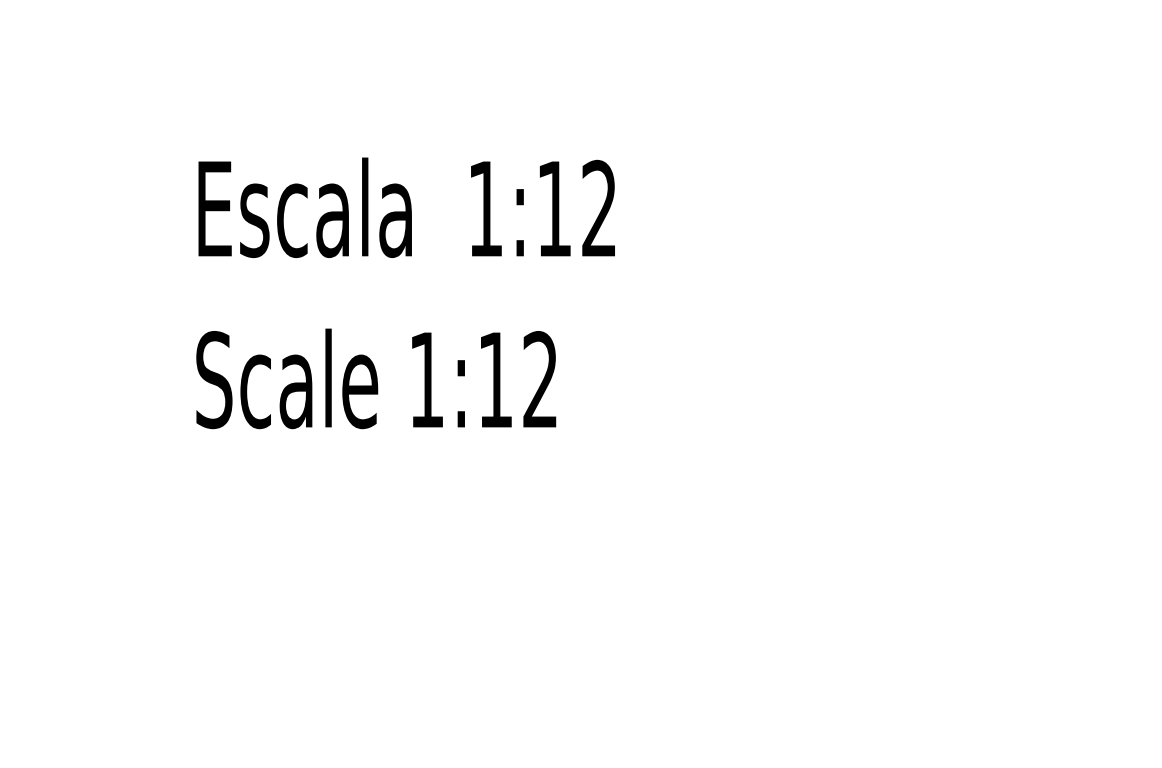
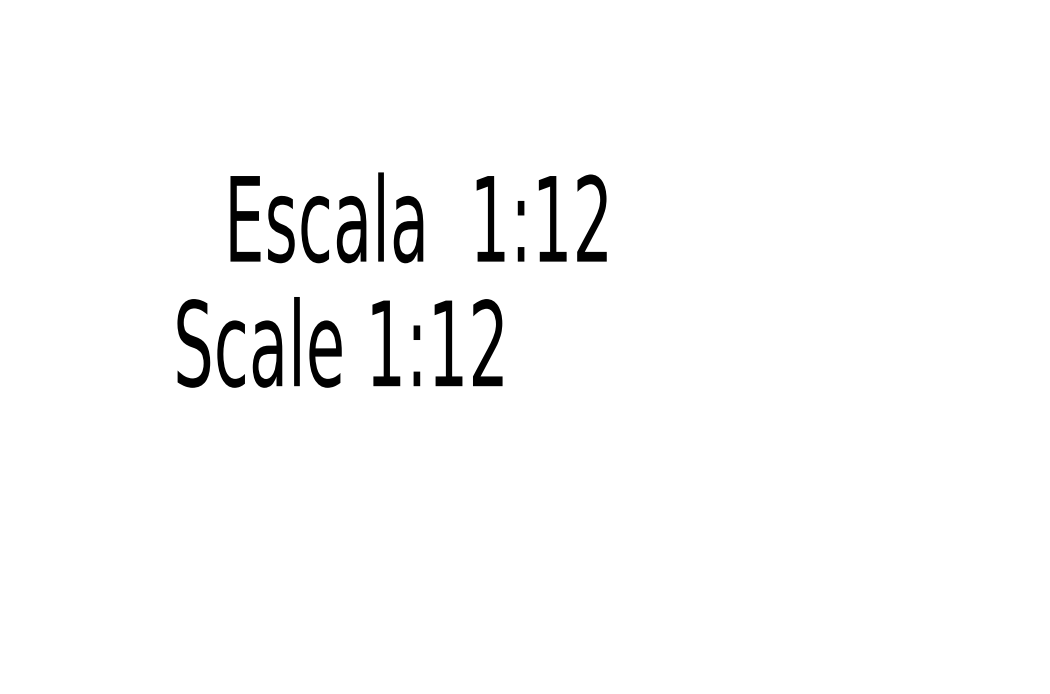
text: (406, 207) -> (418, 217), moved

